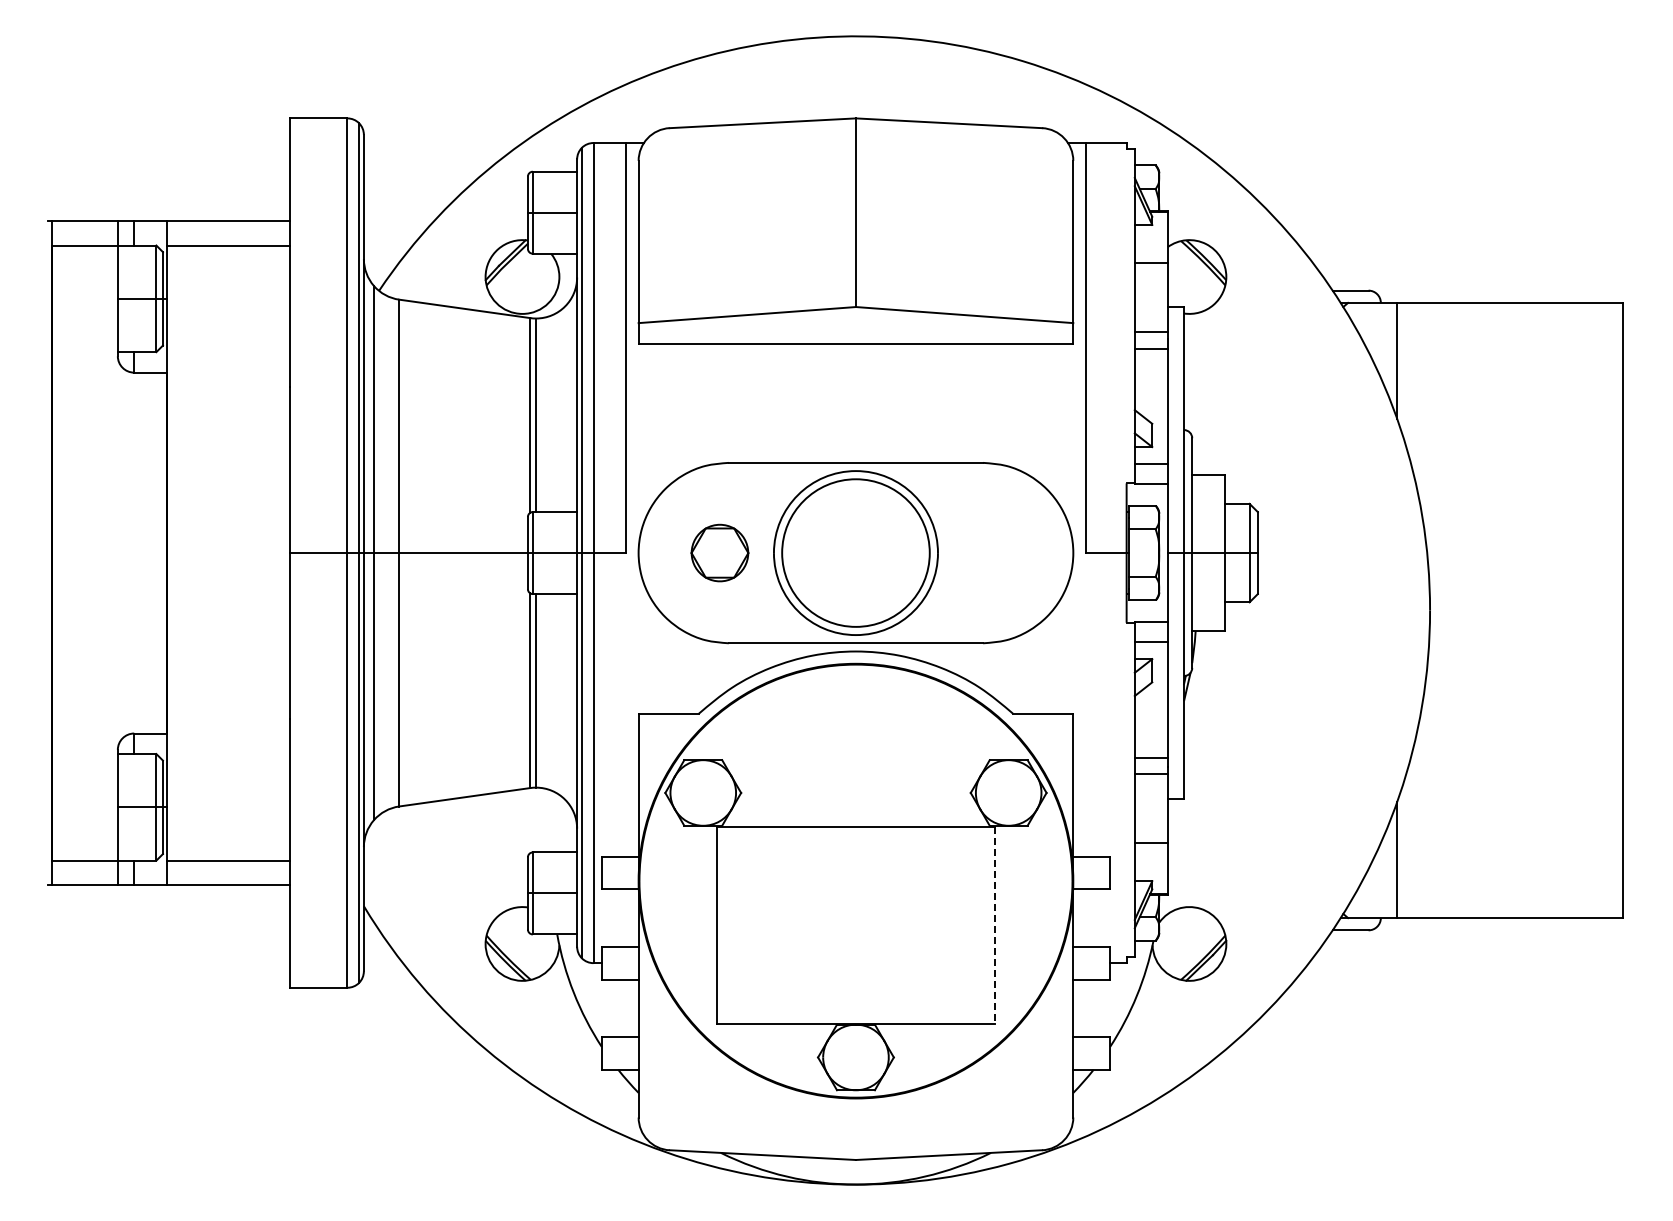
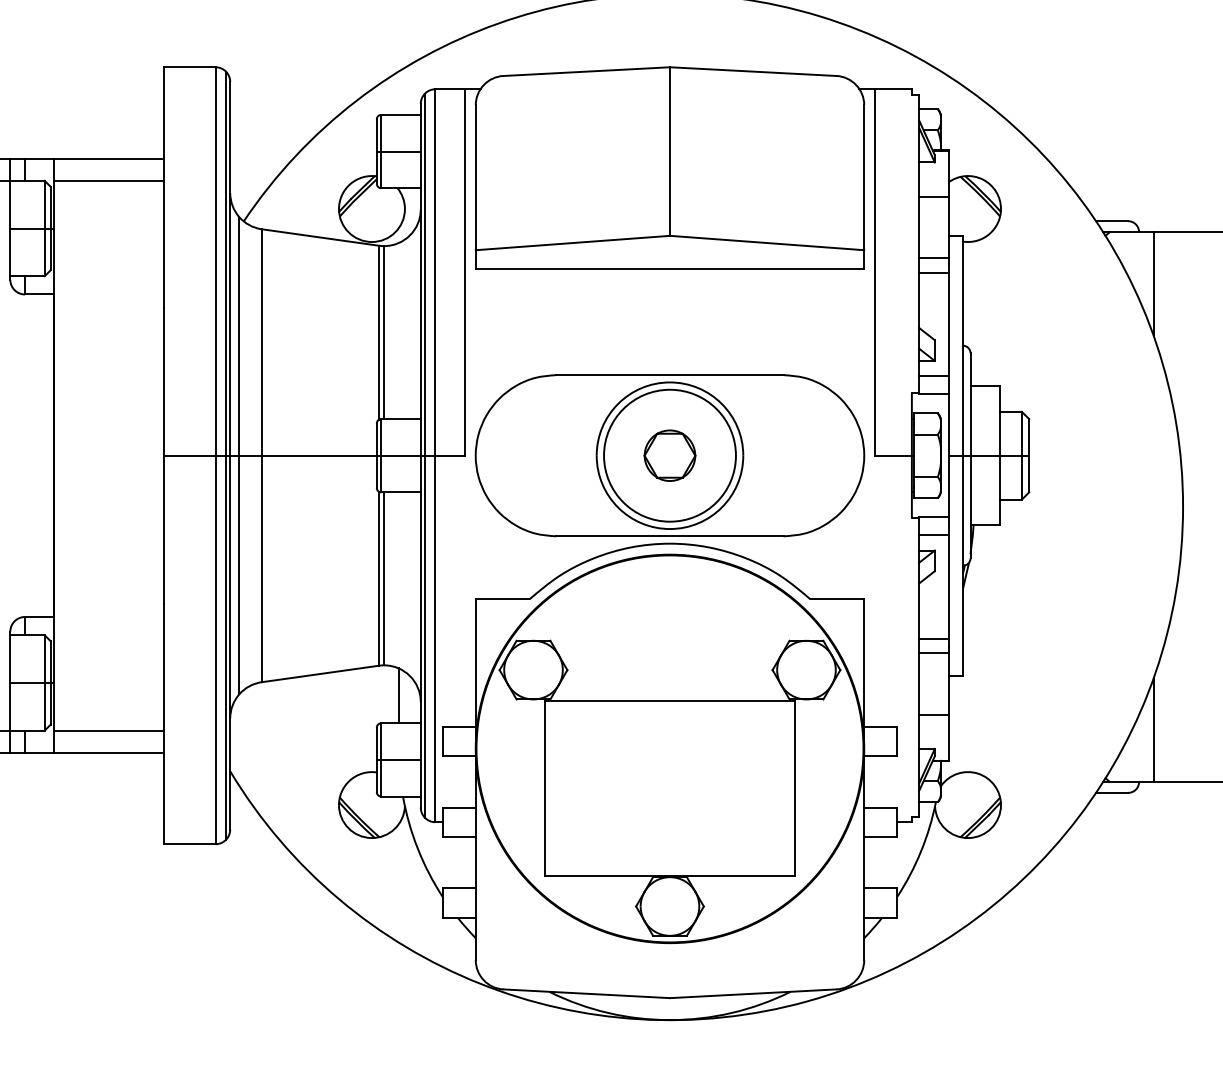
part: (719, 552) -> (669, 455), moved
line: (552, 821) -> (398, 695), added
line: (995, 925) -> (794, 788), dashed -> solid

